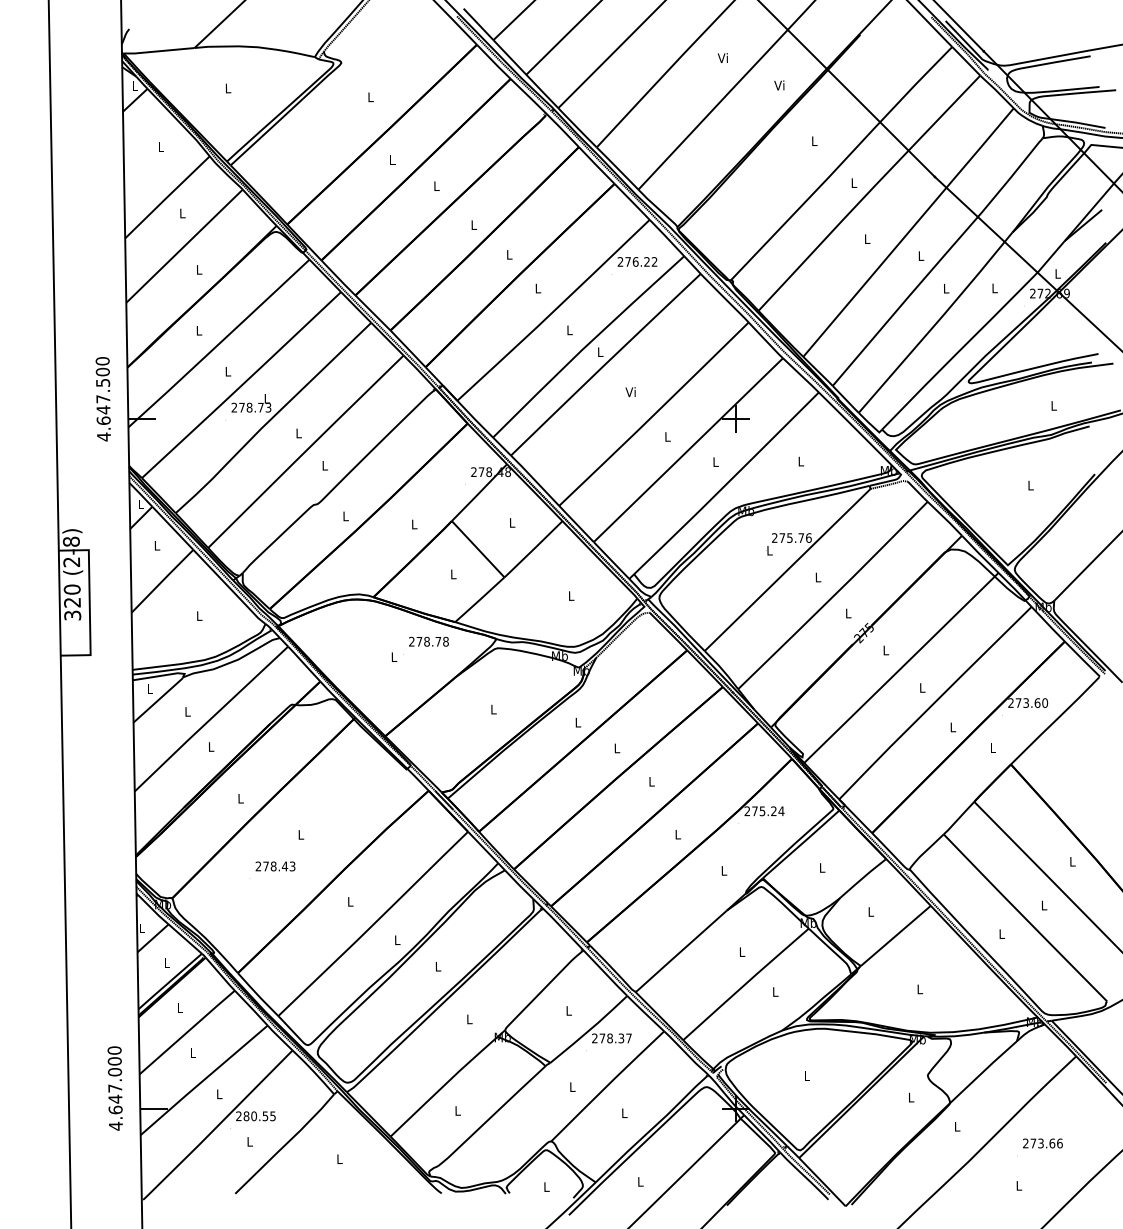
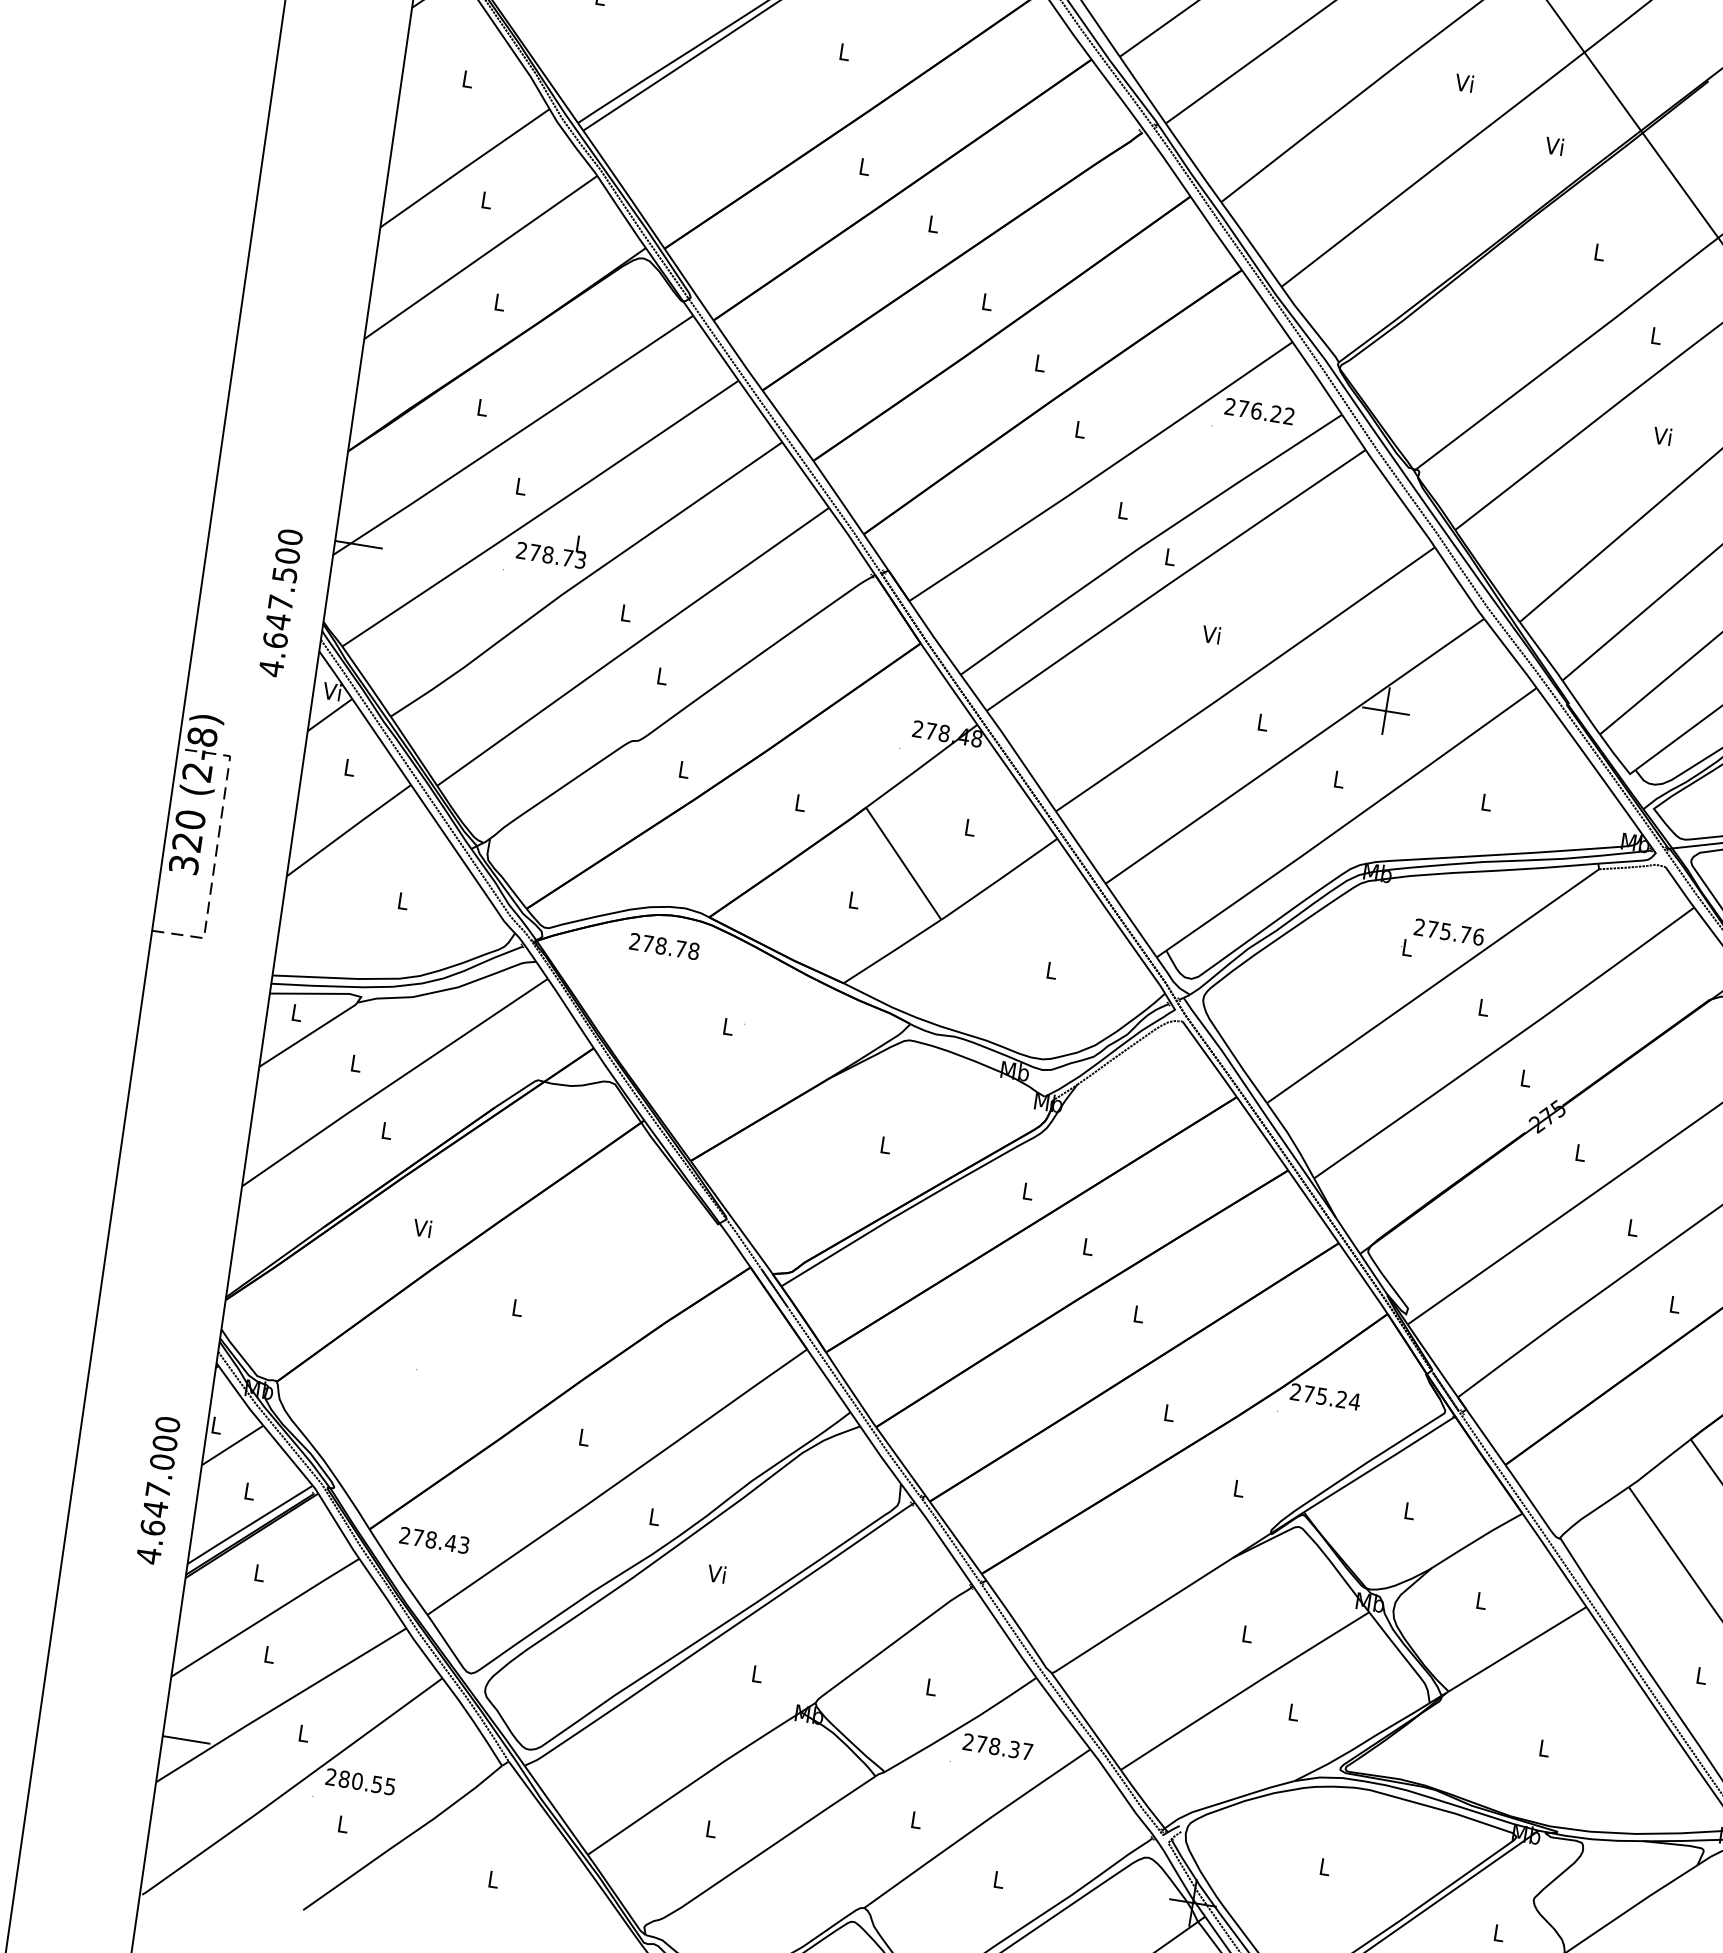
text: (866, 238) -> (1662, 435), L -> Vi
text: (102, 399) -> (279, 603), moved
text: (140, 504) -> (332, 691), L -> Vi
line: (89, 601) -> (217, 845), solid -> dashed
text: (428, 641) -> (663, 945), moved
text: (240, 798) -> (422, 1228), L -> Vi
text: (275, 866) -> (434, 1540), moved
text: (437, 966) -> (716, 1573), L -> Vi
text: (114, 1088) -> (156, 1490), moved

